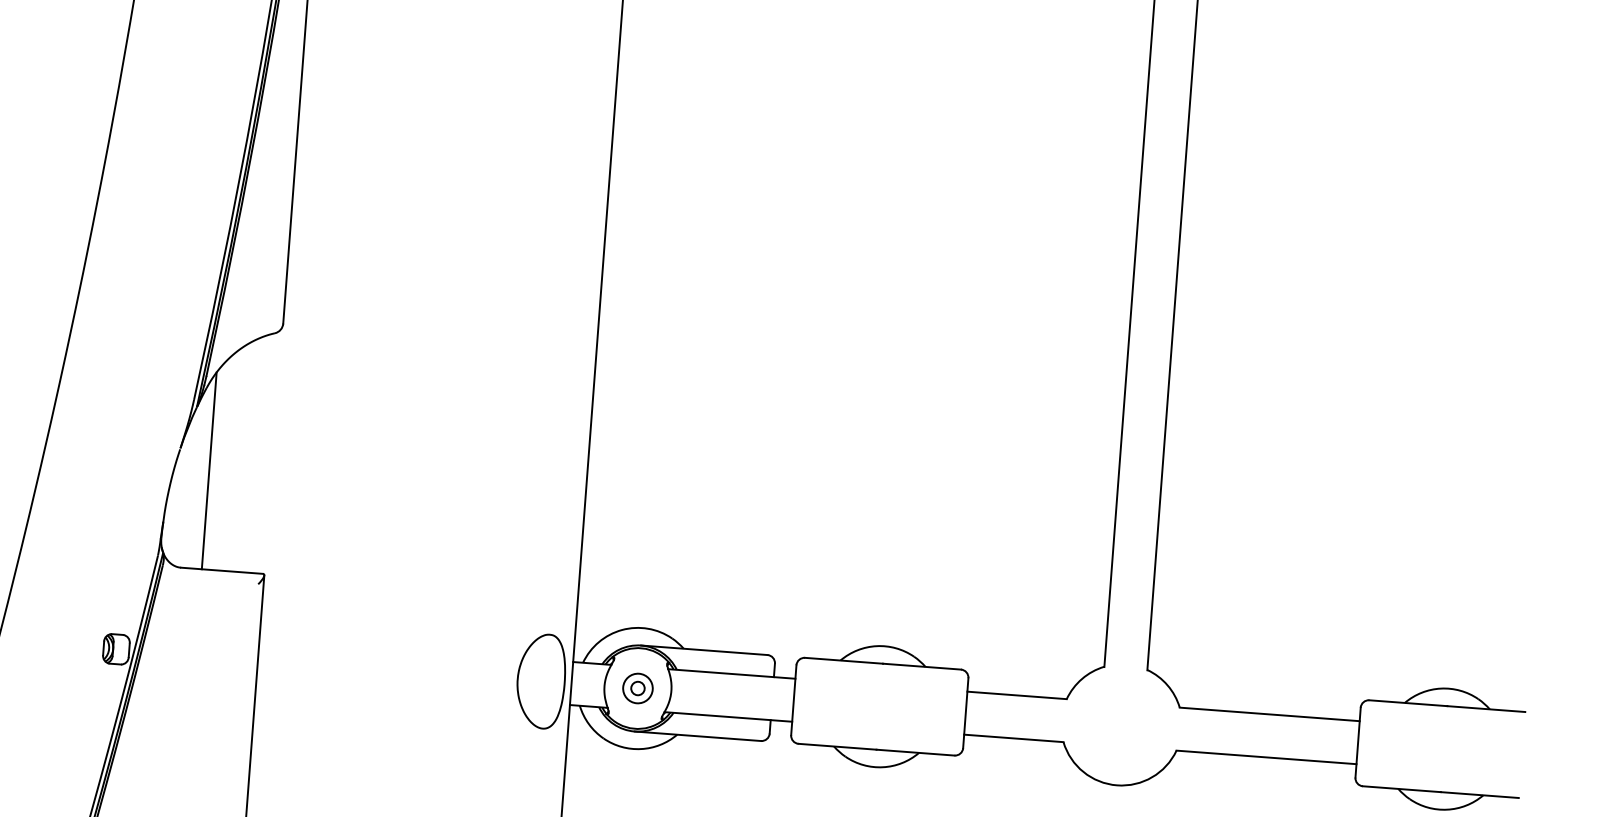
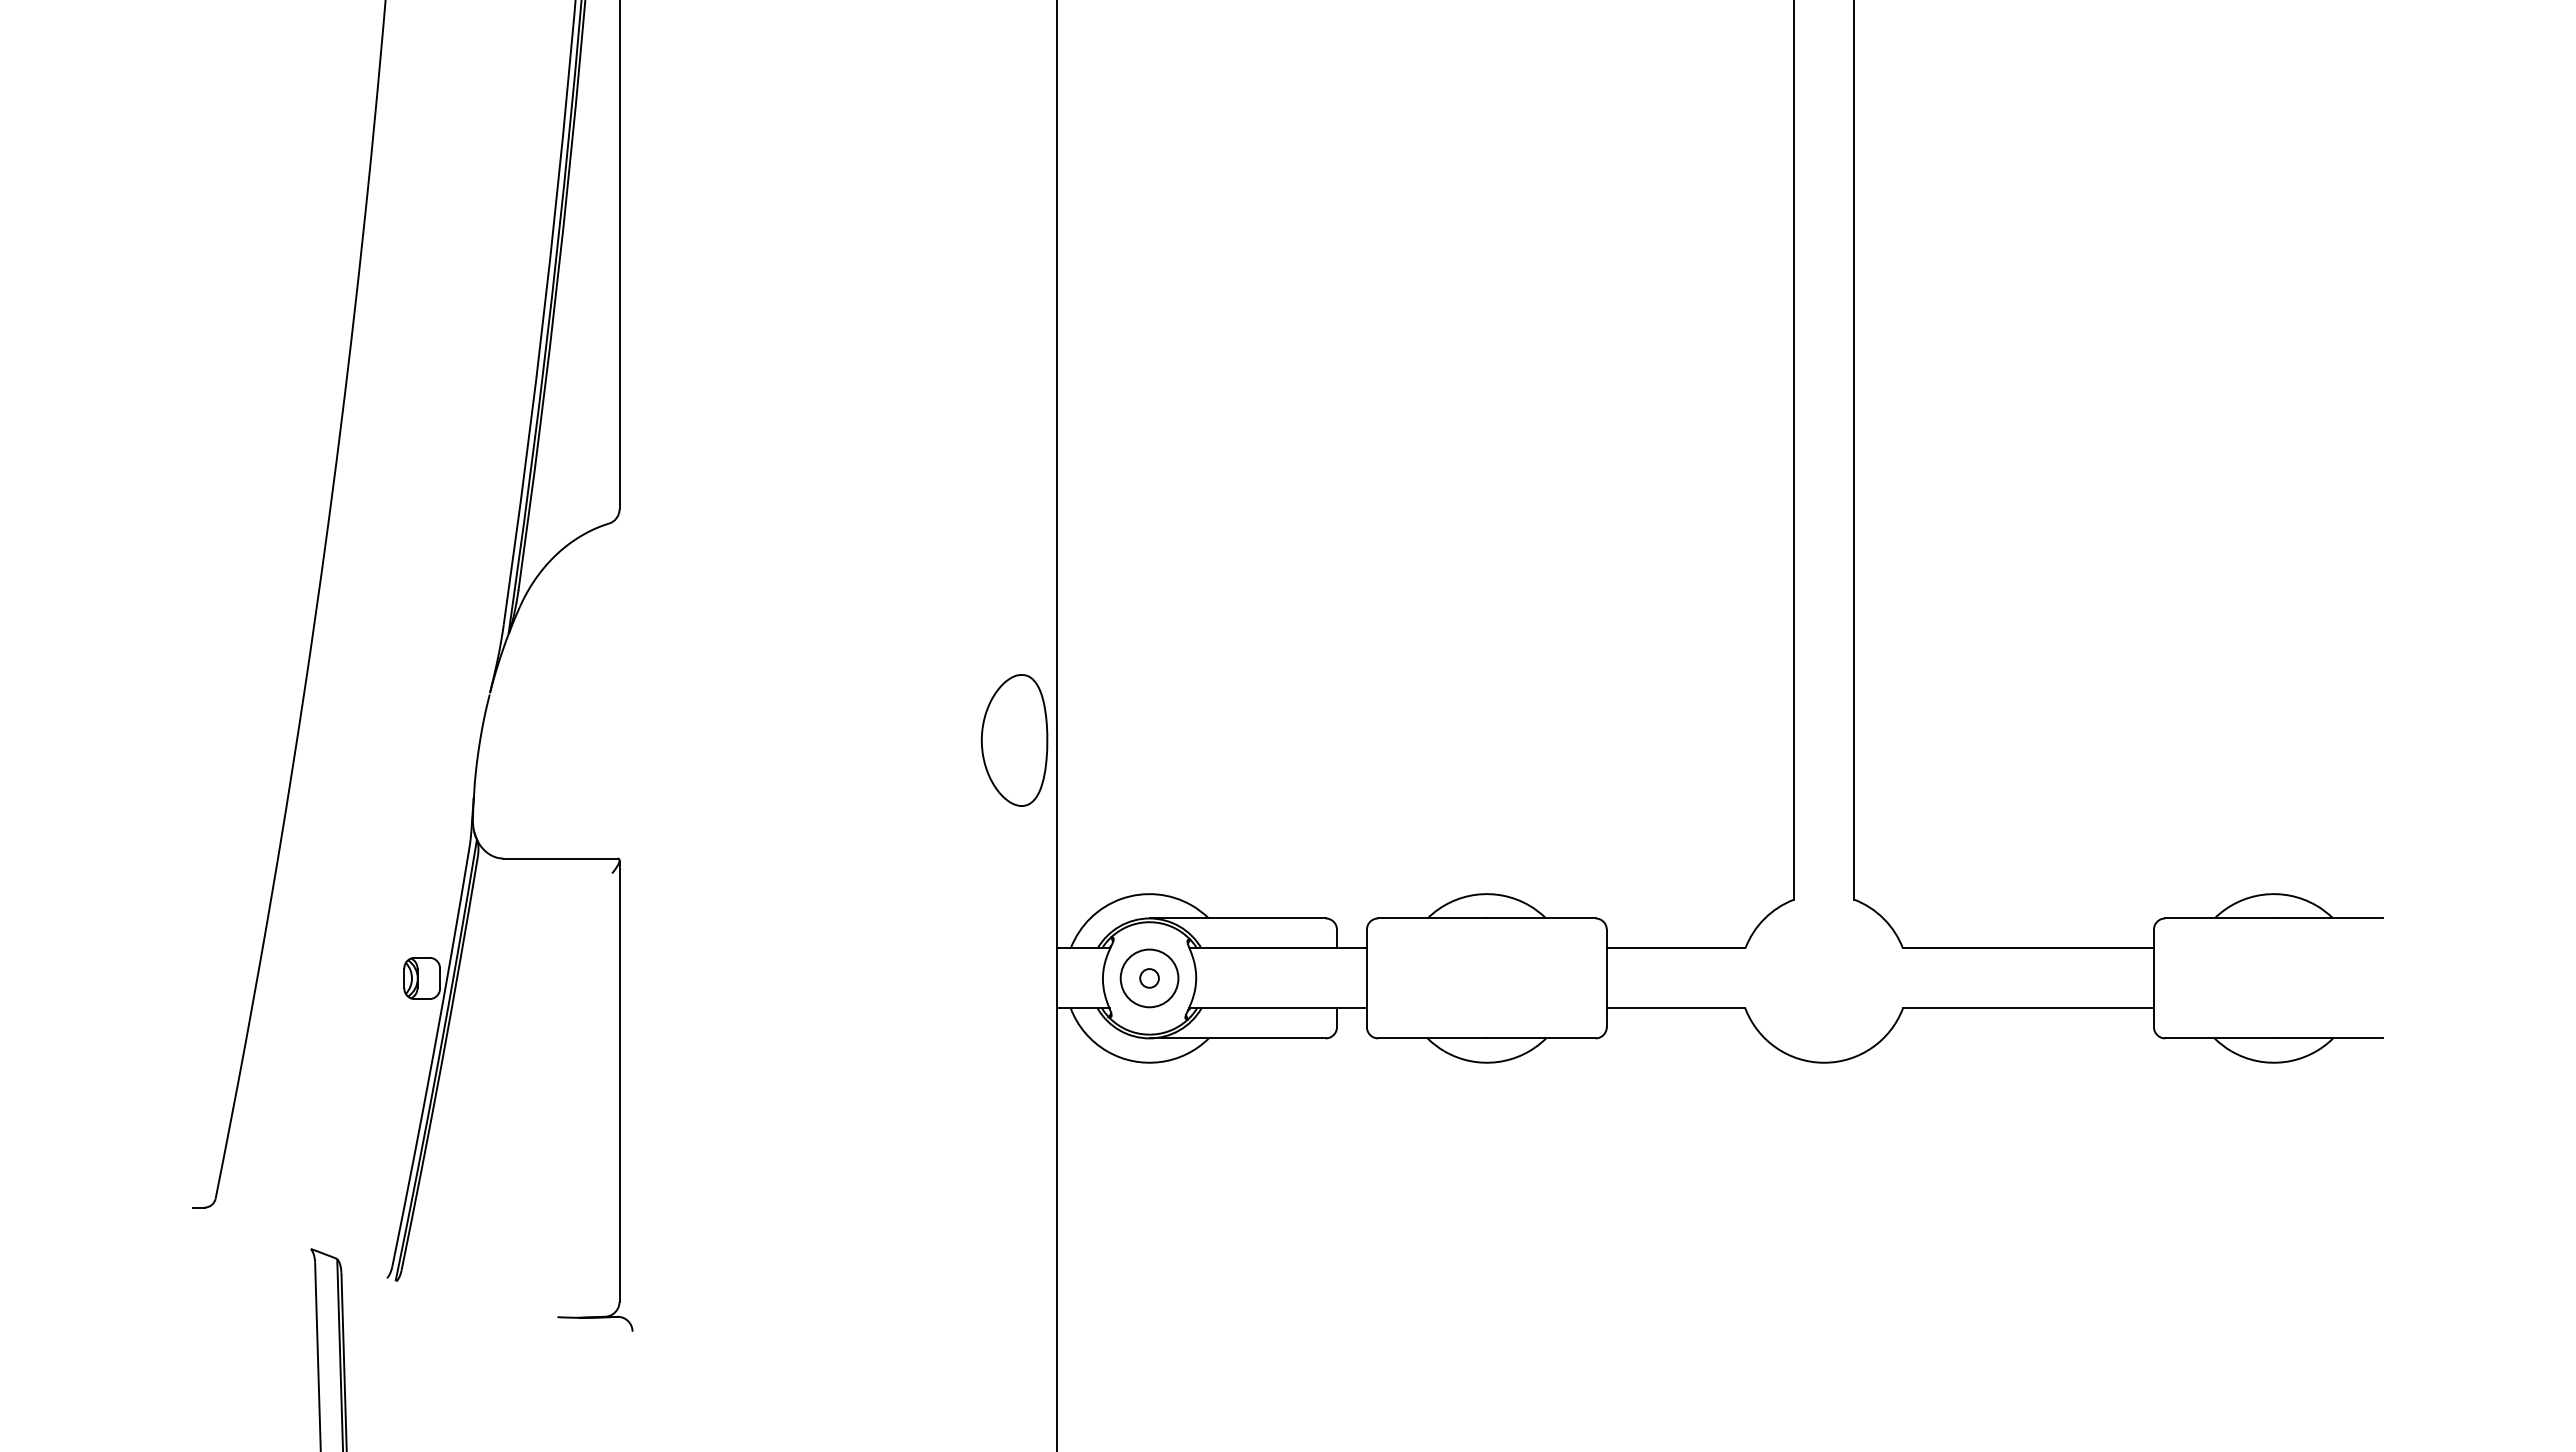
line: (209, 471) -> (532, 721), removed
part: (541, 681) -> (1014, 740), moved
circle: (637, 688) -> (1149, 978), size x1.4

